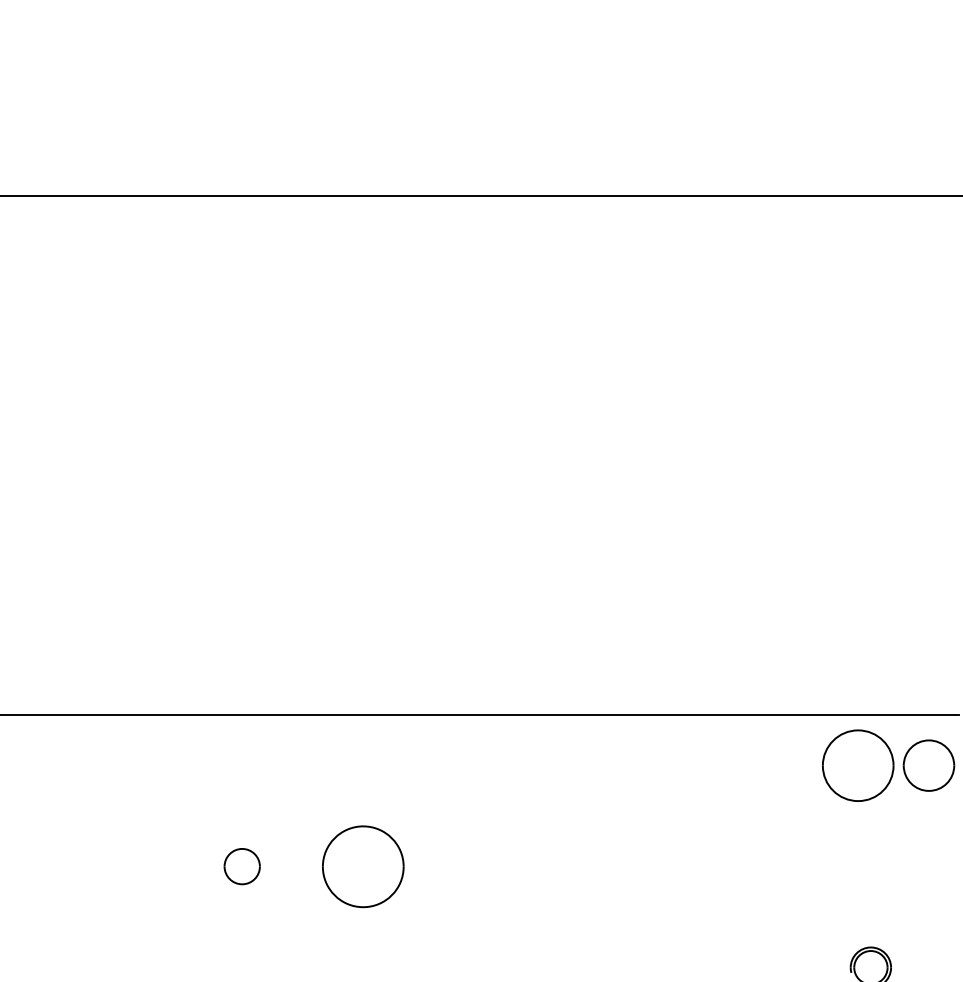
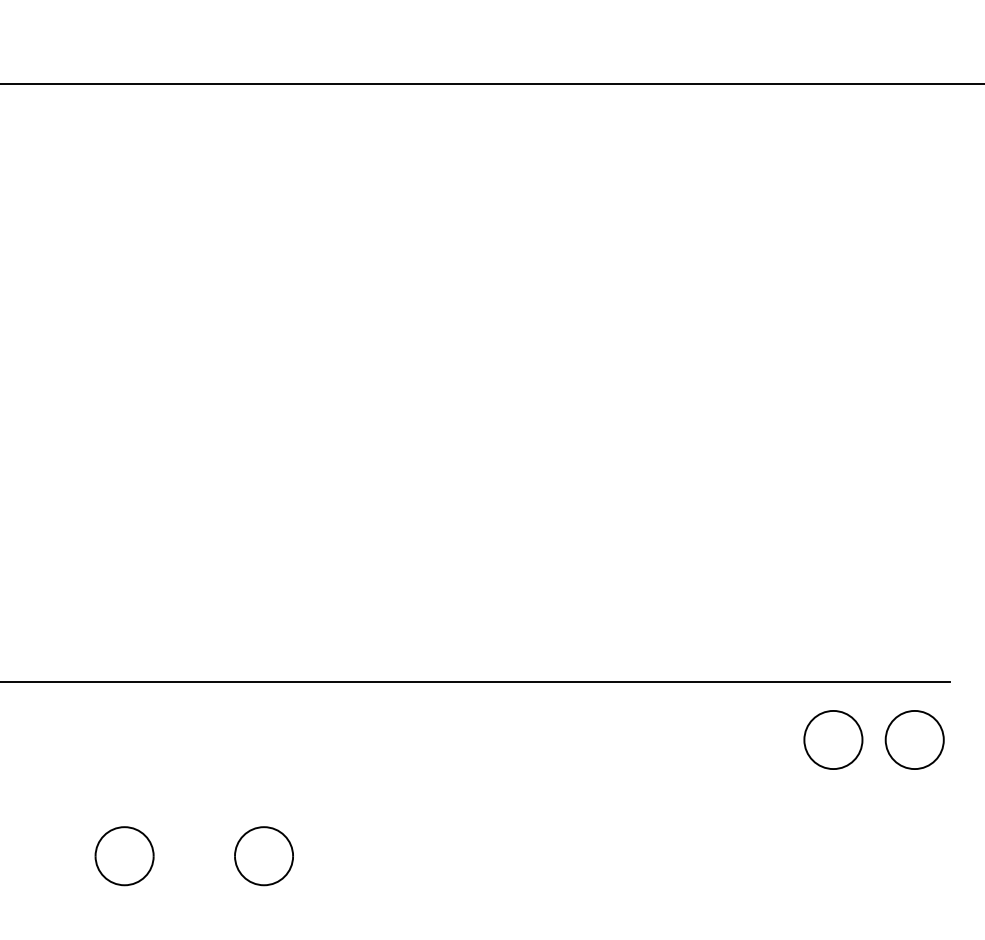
part: (858, 765) -> (833, 739), size x0.71
part: (242, 866) -> (125, 855), size x1.43
part: (363, 866) -> (264, 855), size x0.62

